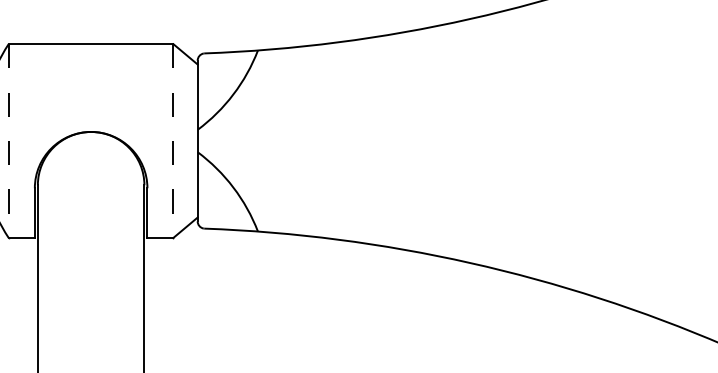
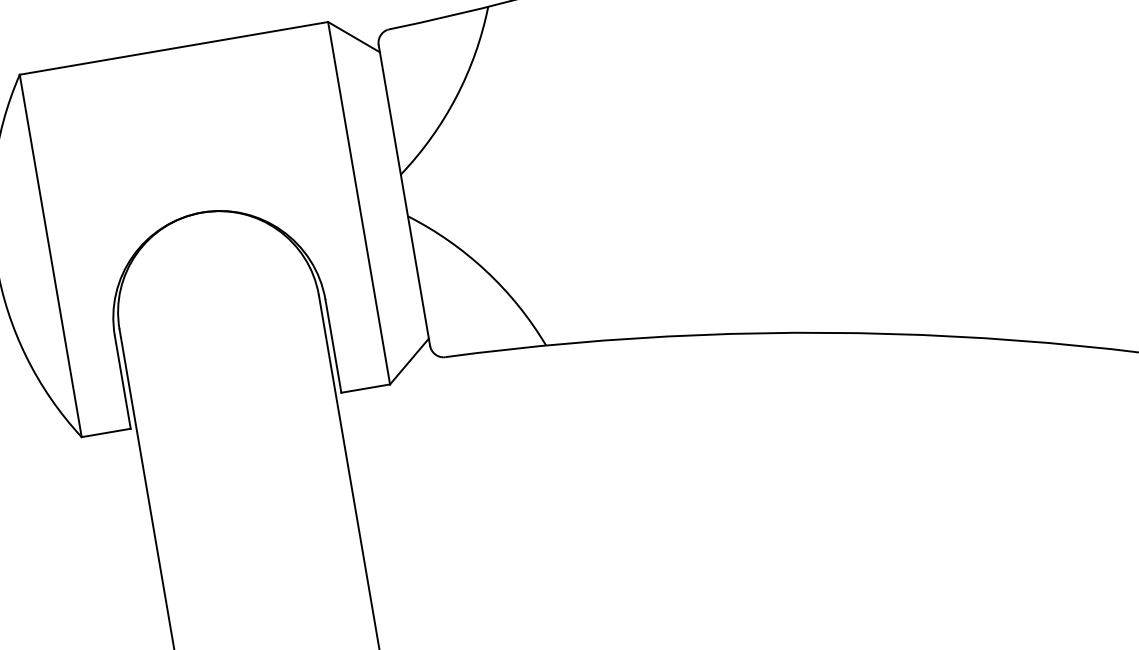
line: (8, 141) -> (50, 256), dashed -> solid
line: (173, 141) -> (359, 204), dashed -> solid

